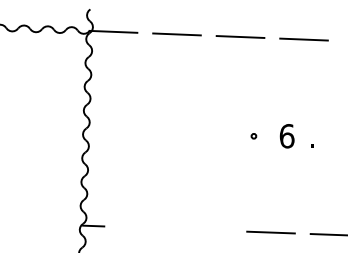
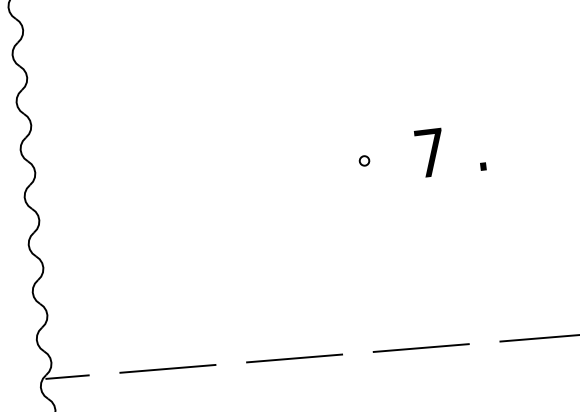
text: (286, 136) -> (429, 153), 6 -> 7
line: (143, 227) -> (166, 368), added
line: (207, 230) -> (294, 358), added

